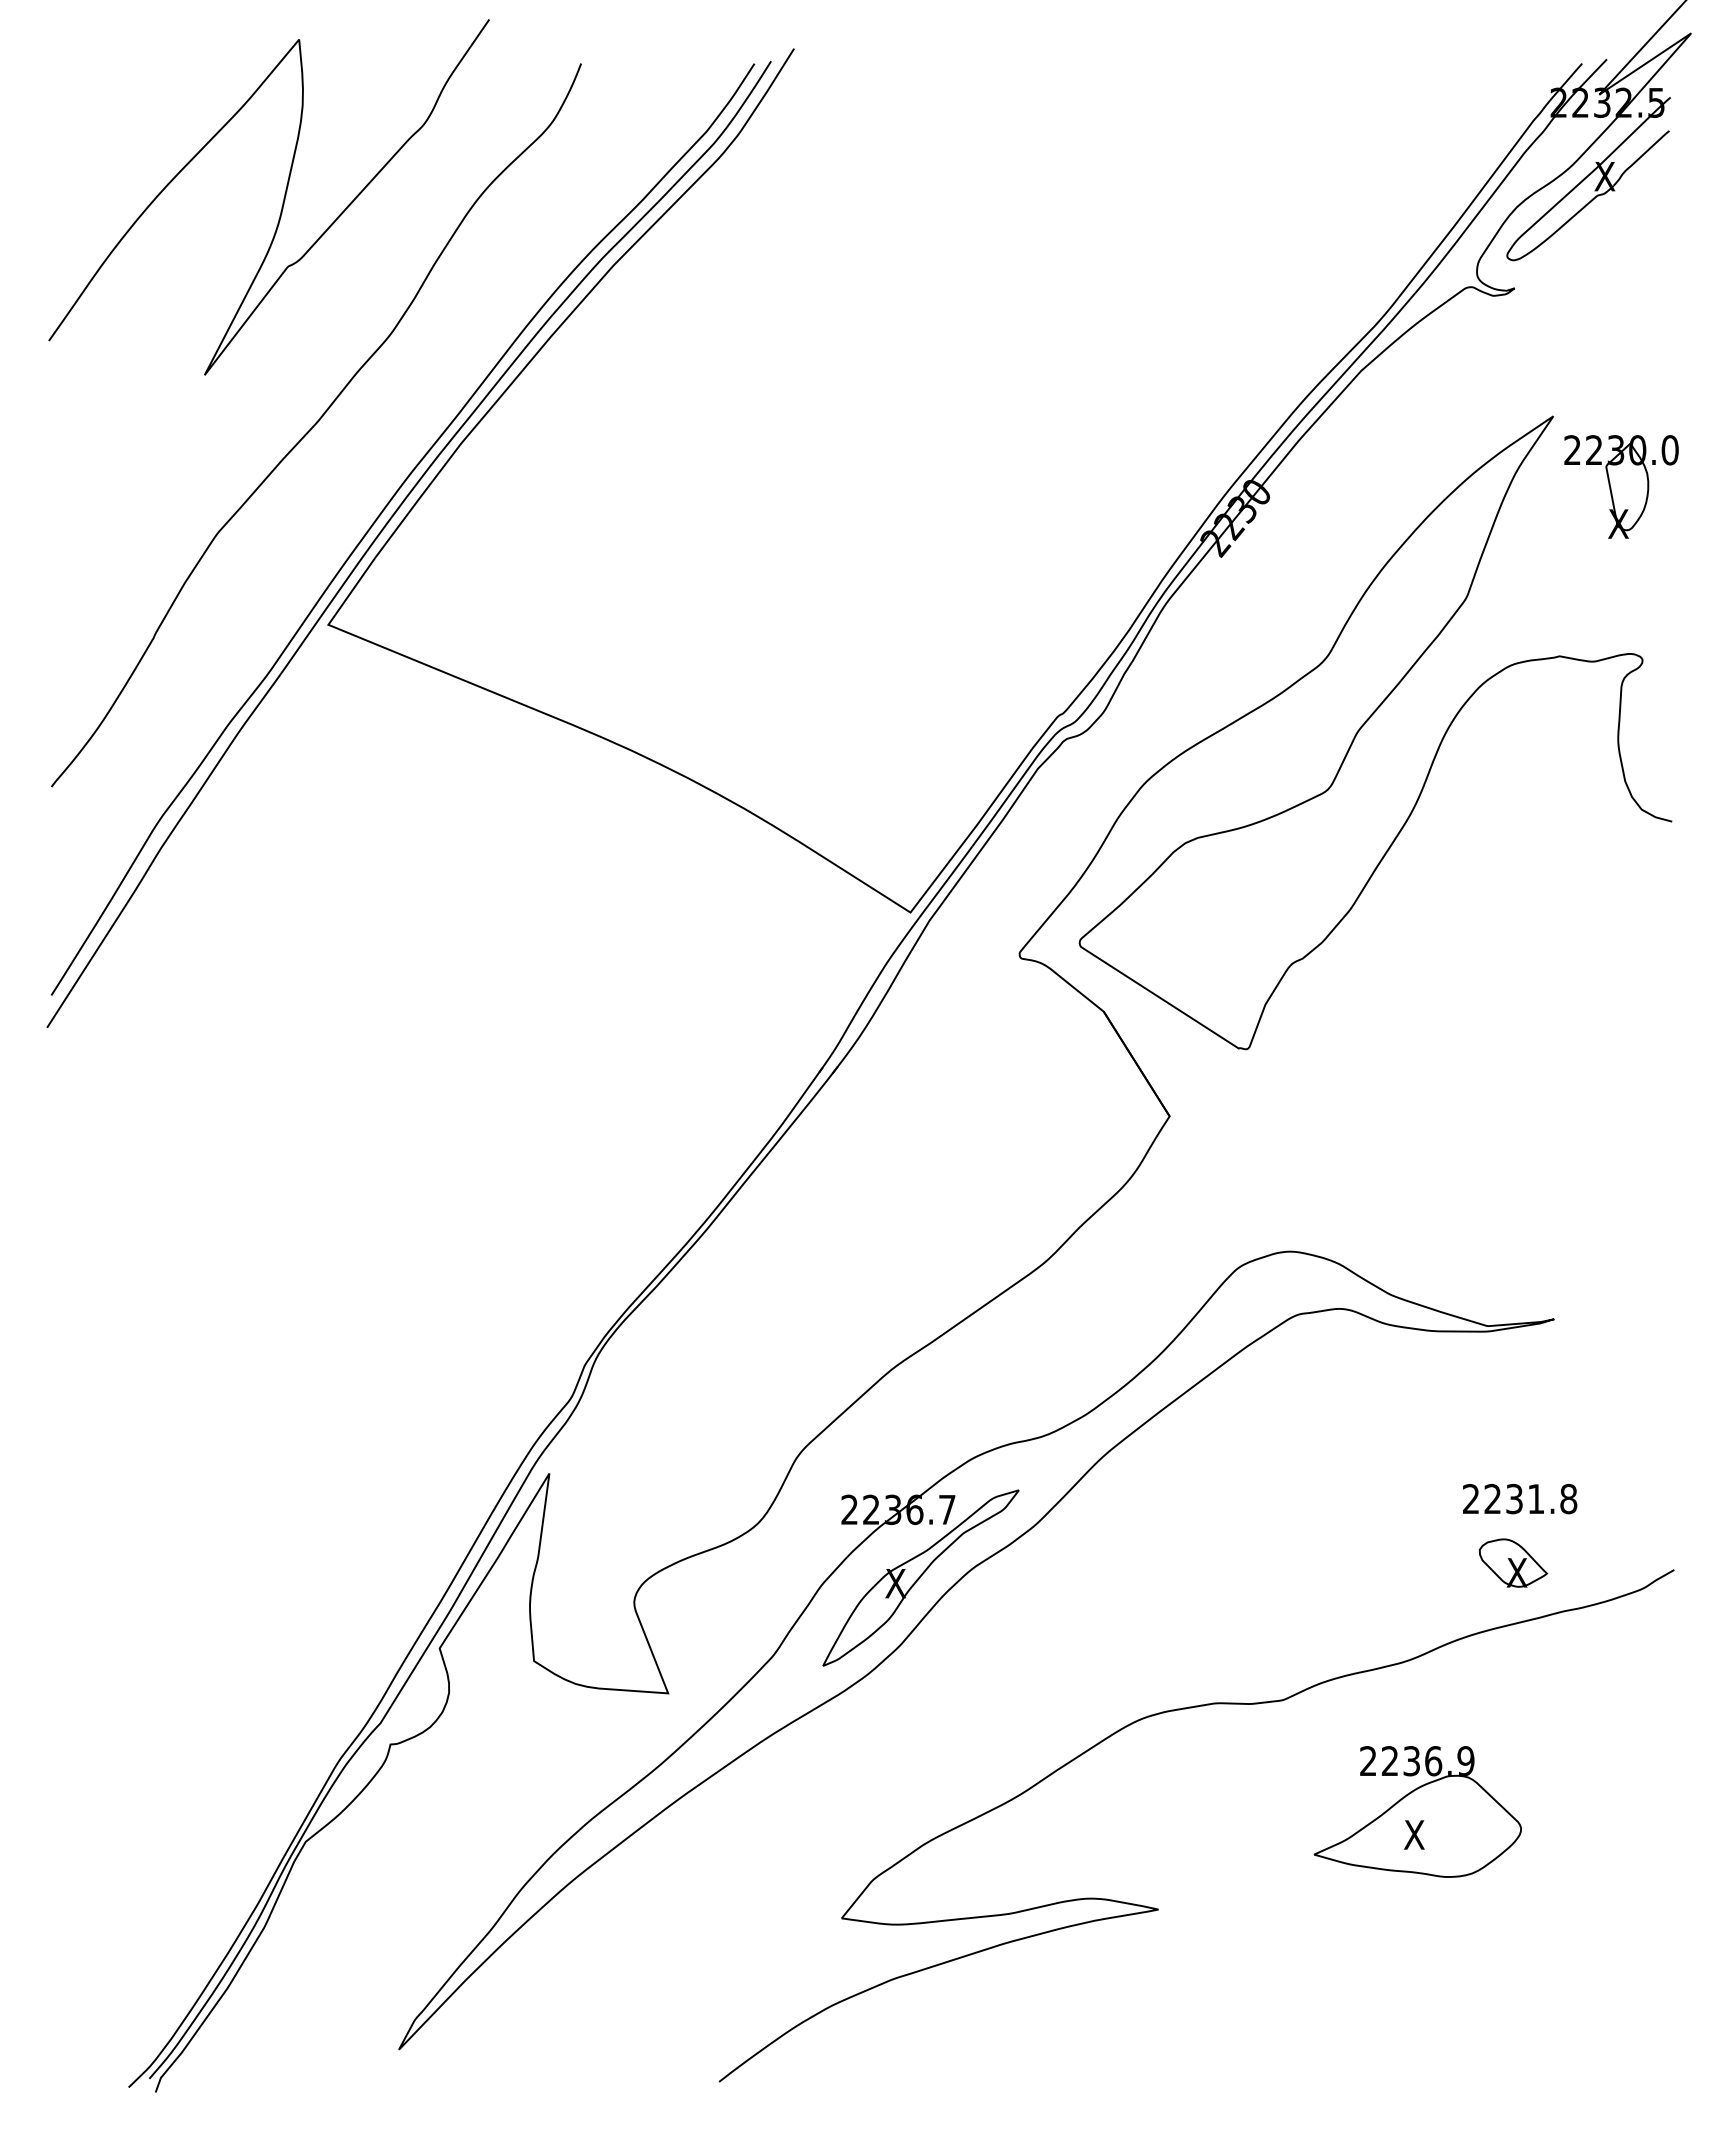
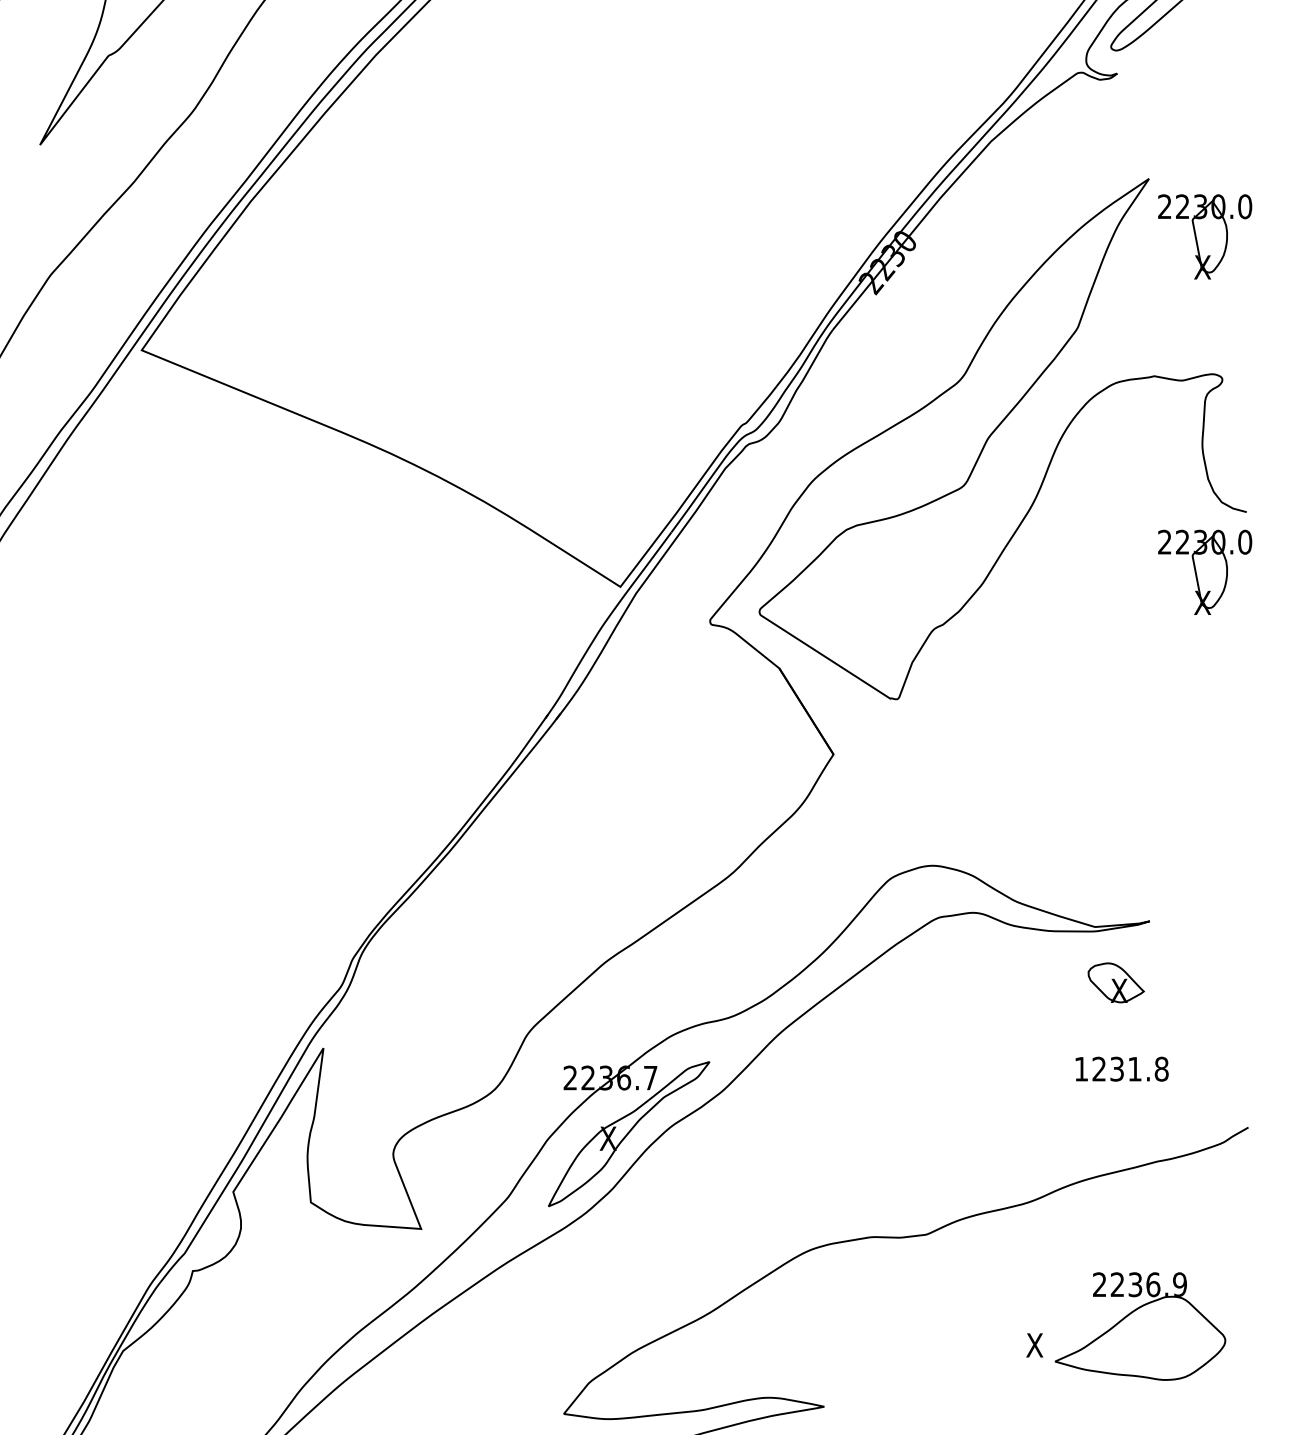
part: (1621, 894) -> (1205, 572), added
text: (1470, 1498) -> (1080, 1068), 2231.8 -> 1231.8
part: (1513, 1562) -> (1116, 982), moved
part: (1417, 1811) -> (1140, 1326), moved

